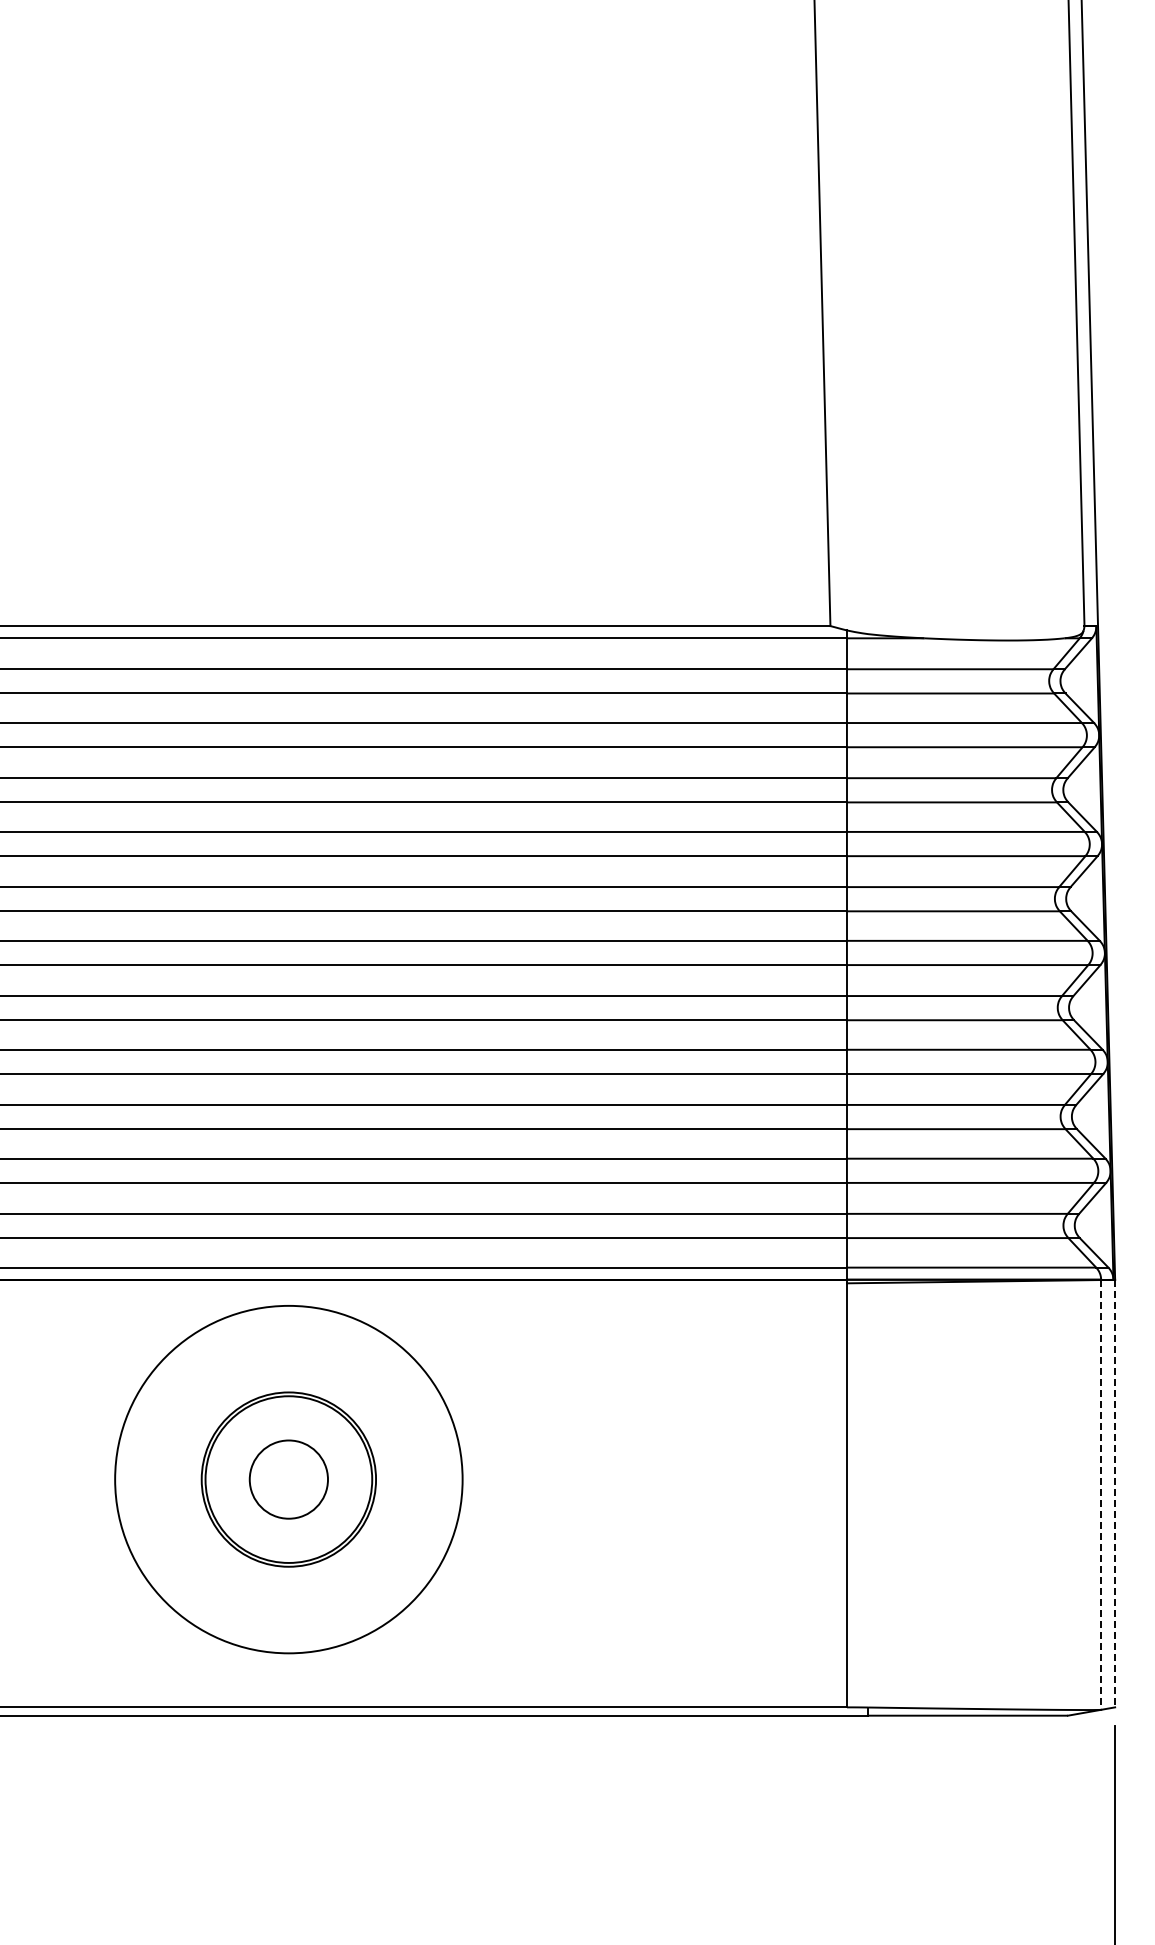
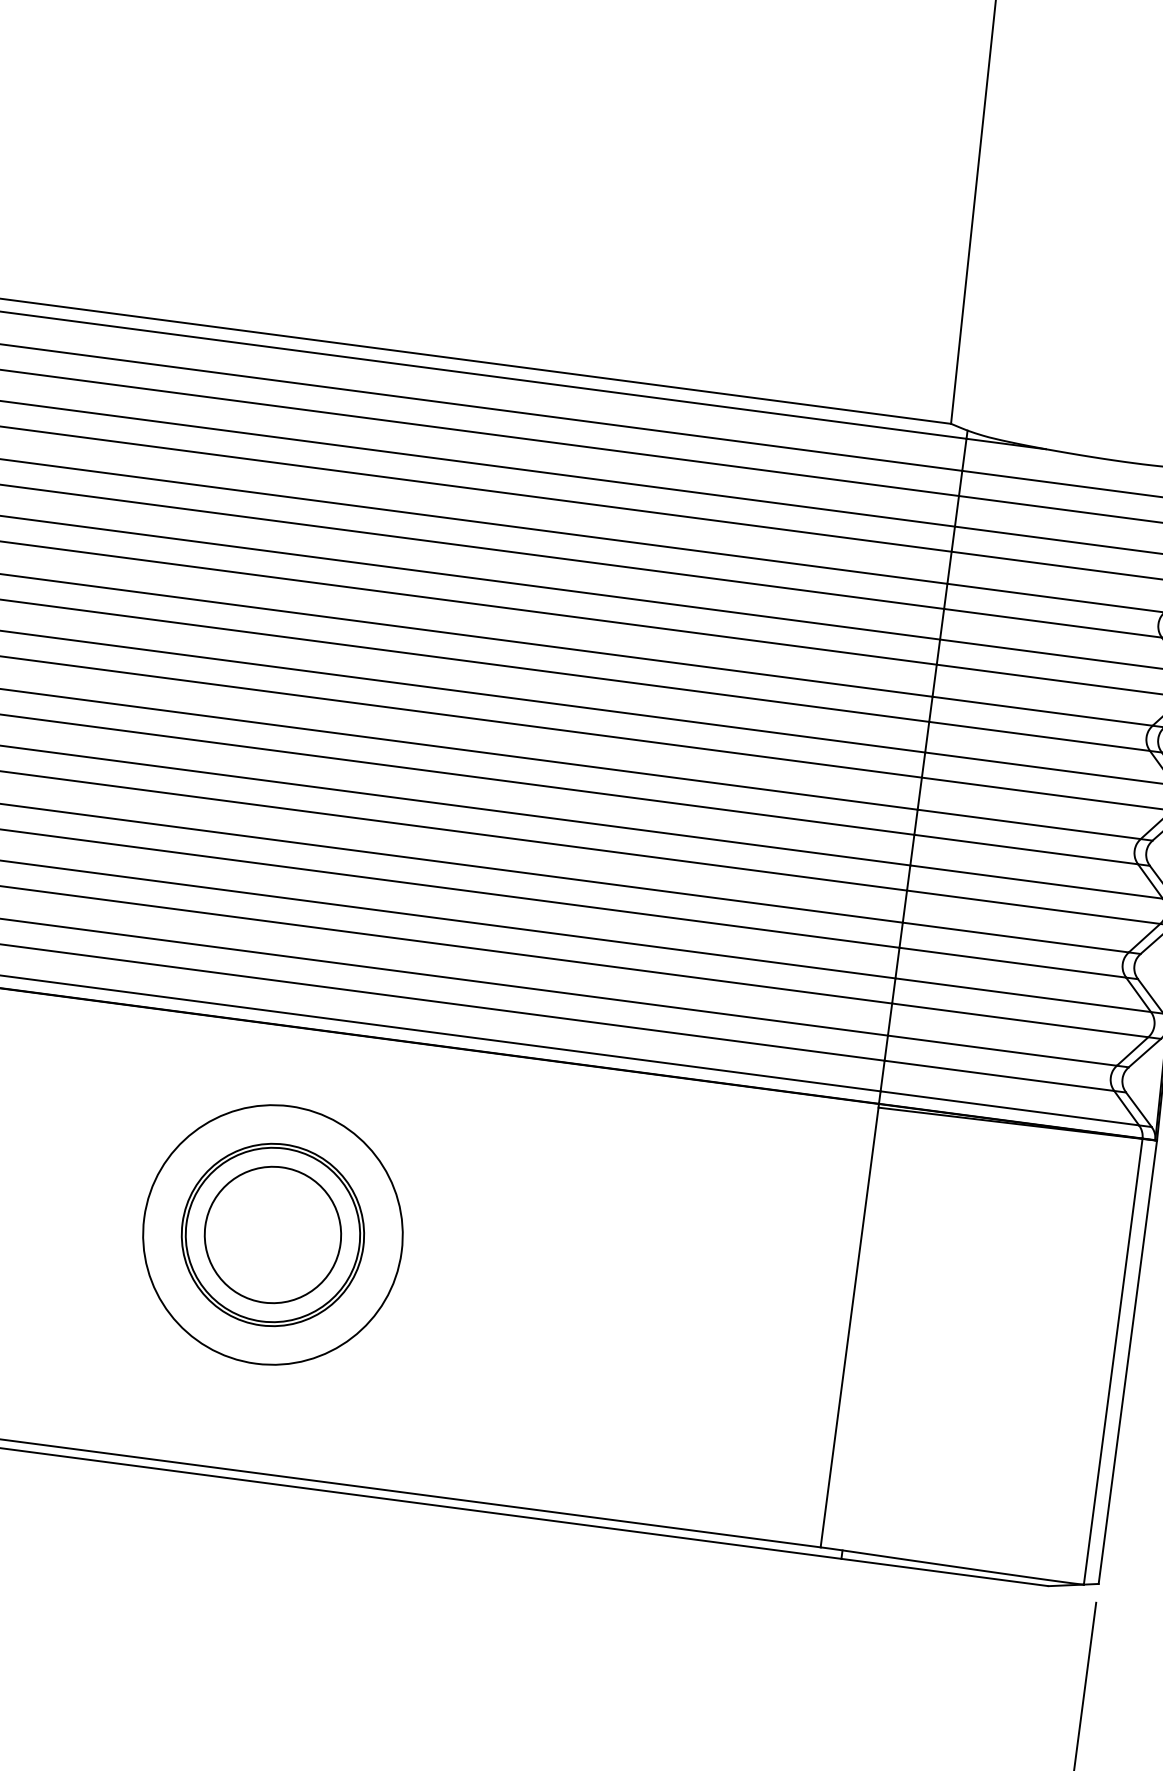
circle: (288, 1479) -> (272, 1234), size x0.71
circle: (288, 1479) -> (272, 1234), size x1.67
line: (1115, 1493) -> (1128, 1362), dashed -> solid
line: (1101, 1494) -> (1113, 1361), dashed -> solid

